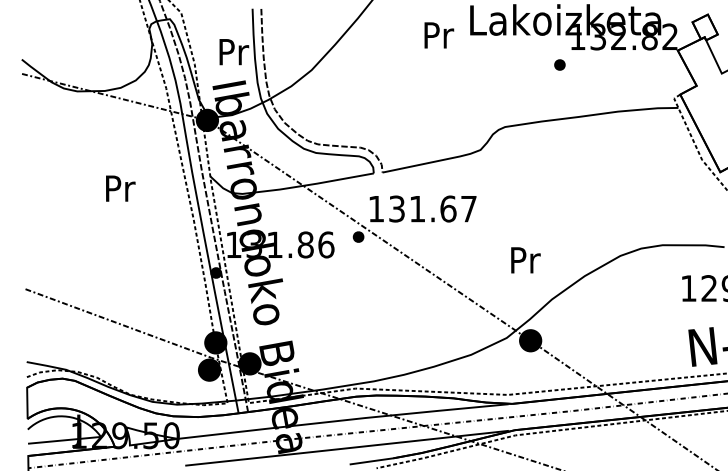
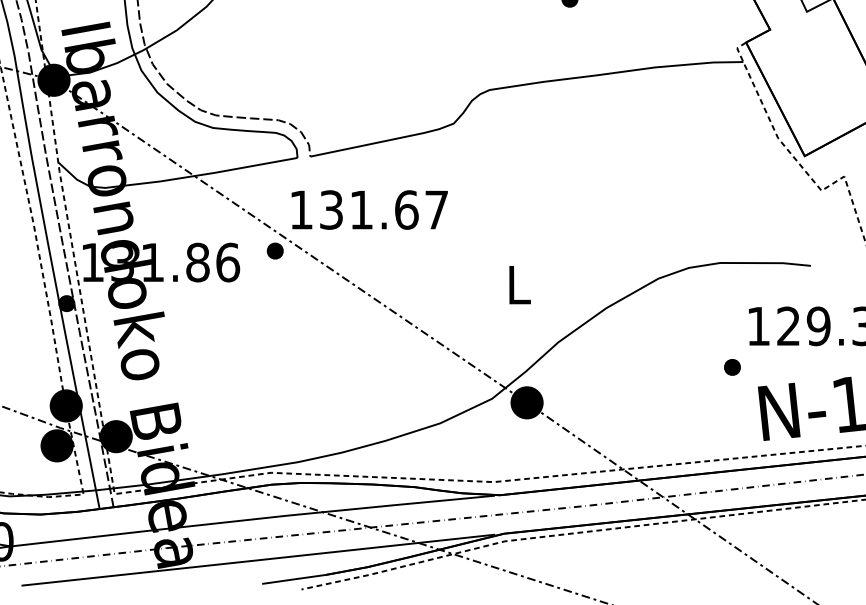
text: (525, 260) -> (519, 285), Pr -> L
part: (670, 316) -> (731, 367), added

